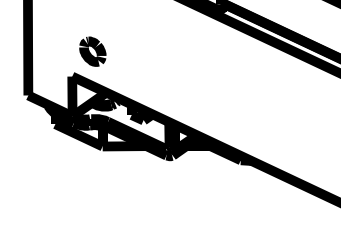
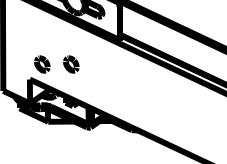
part: (141, 51) -> (71, 64), added

